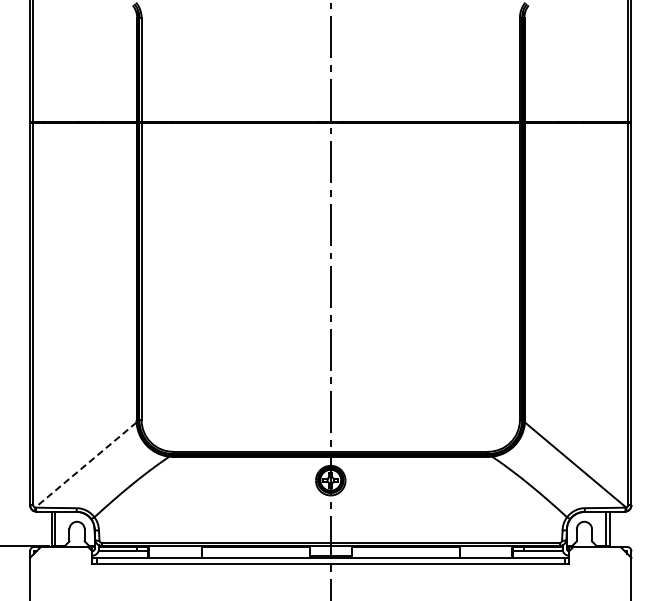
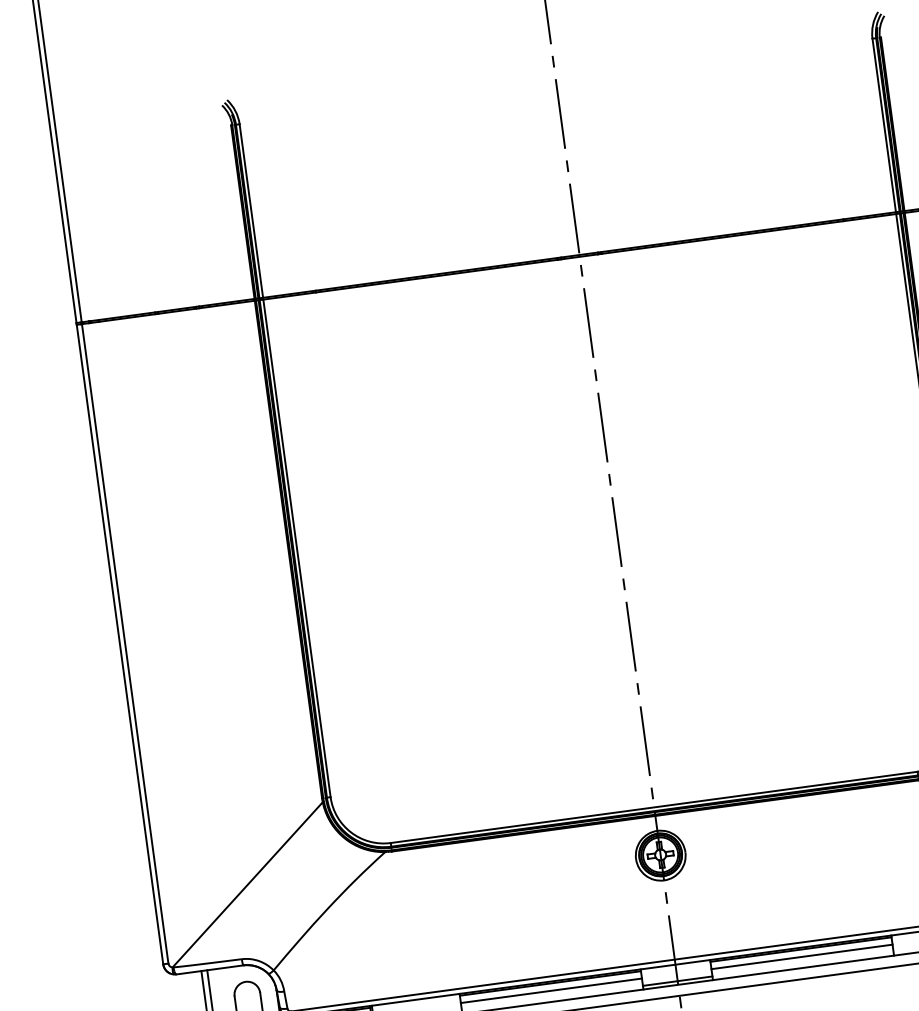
line: (85, 465) -> (247, 885), dashed -> solid
line: (255, 551) -> (550, 991), added
line: (405, 551) -> (801, 957), added

